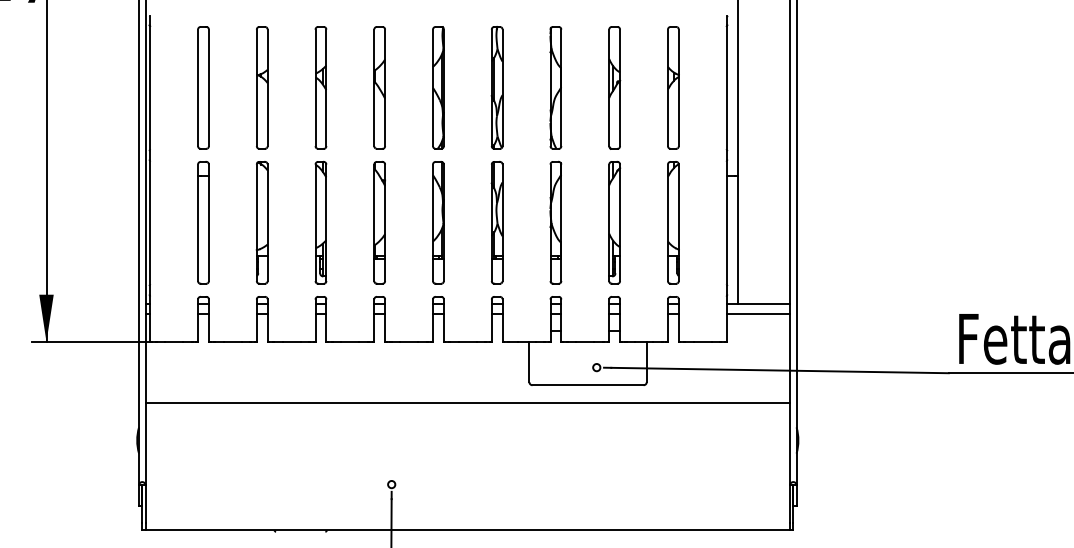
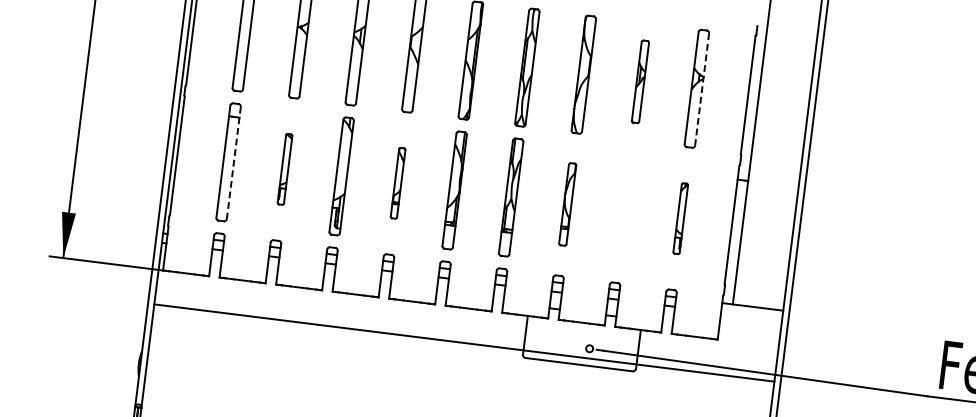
part: (614, 87) -> (640, 81), size x0.7
line: (678, 88) -> (701, 90), solid -> dashed
part: (261, 222) -> (284, 168), size x0.6
part: (379, 222) -> (398, 183), size x0.6
part: (555, 222) -> (567, 204), size x0.7
part: (614, 222) -> (624, 211), removed
part: (673, 222) -> (680, 218), size x0.6
line: (208, 223) -> (233, 163), solid -> dashed
line: (758, 313) -> (751, 316), removed
line: (467, 402) -> (464, 342), moved

